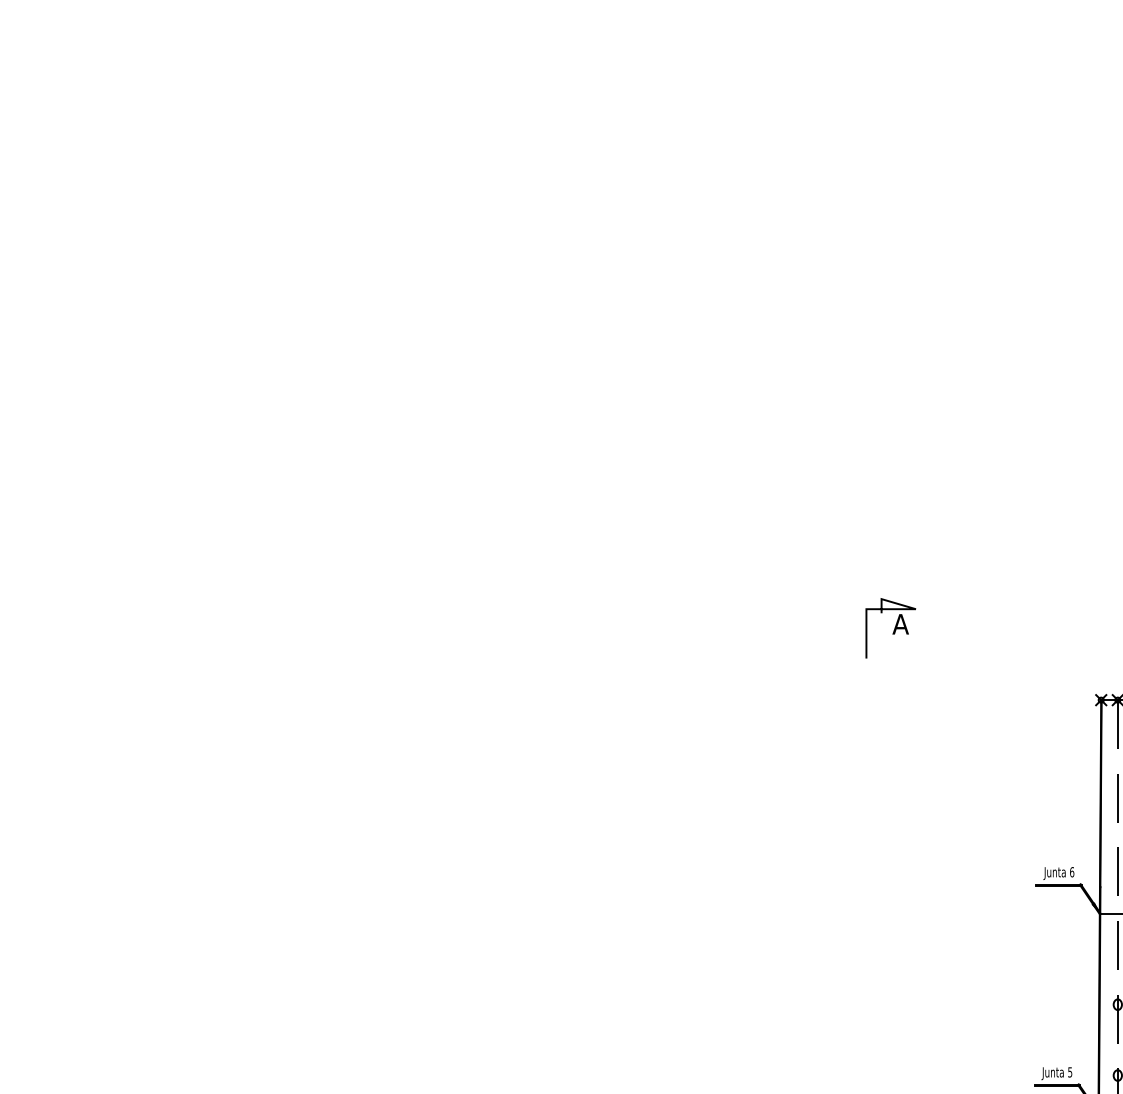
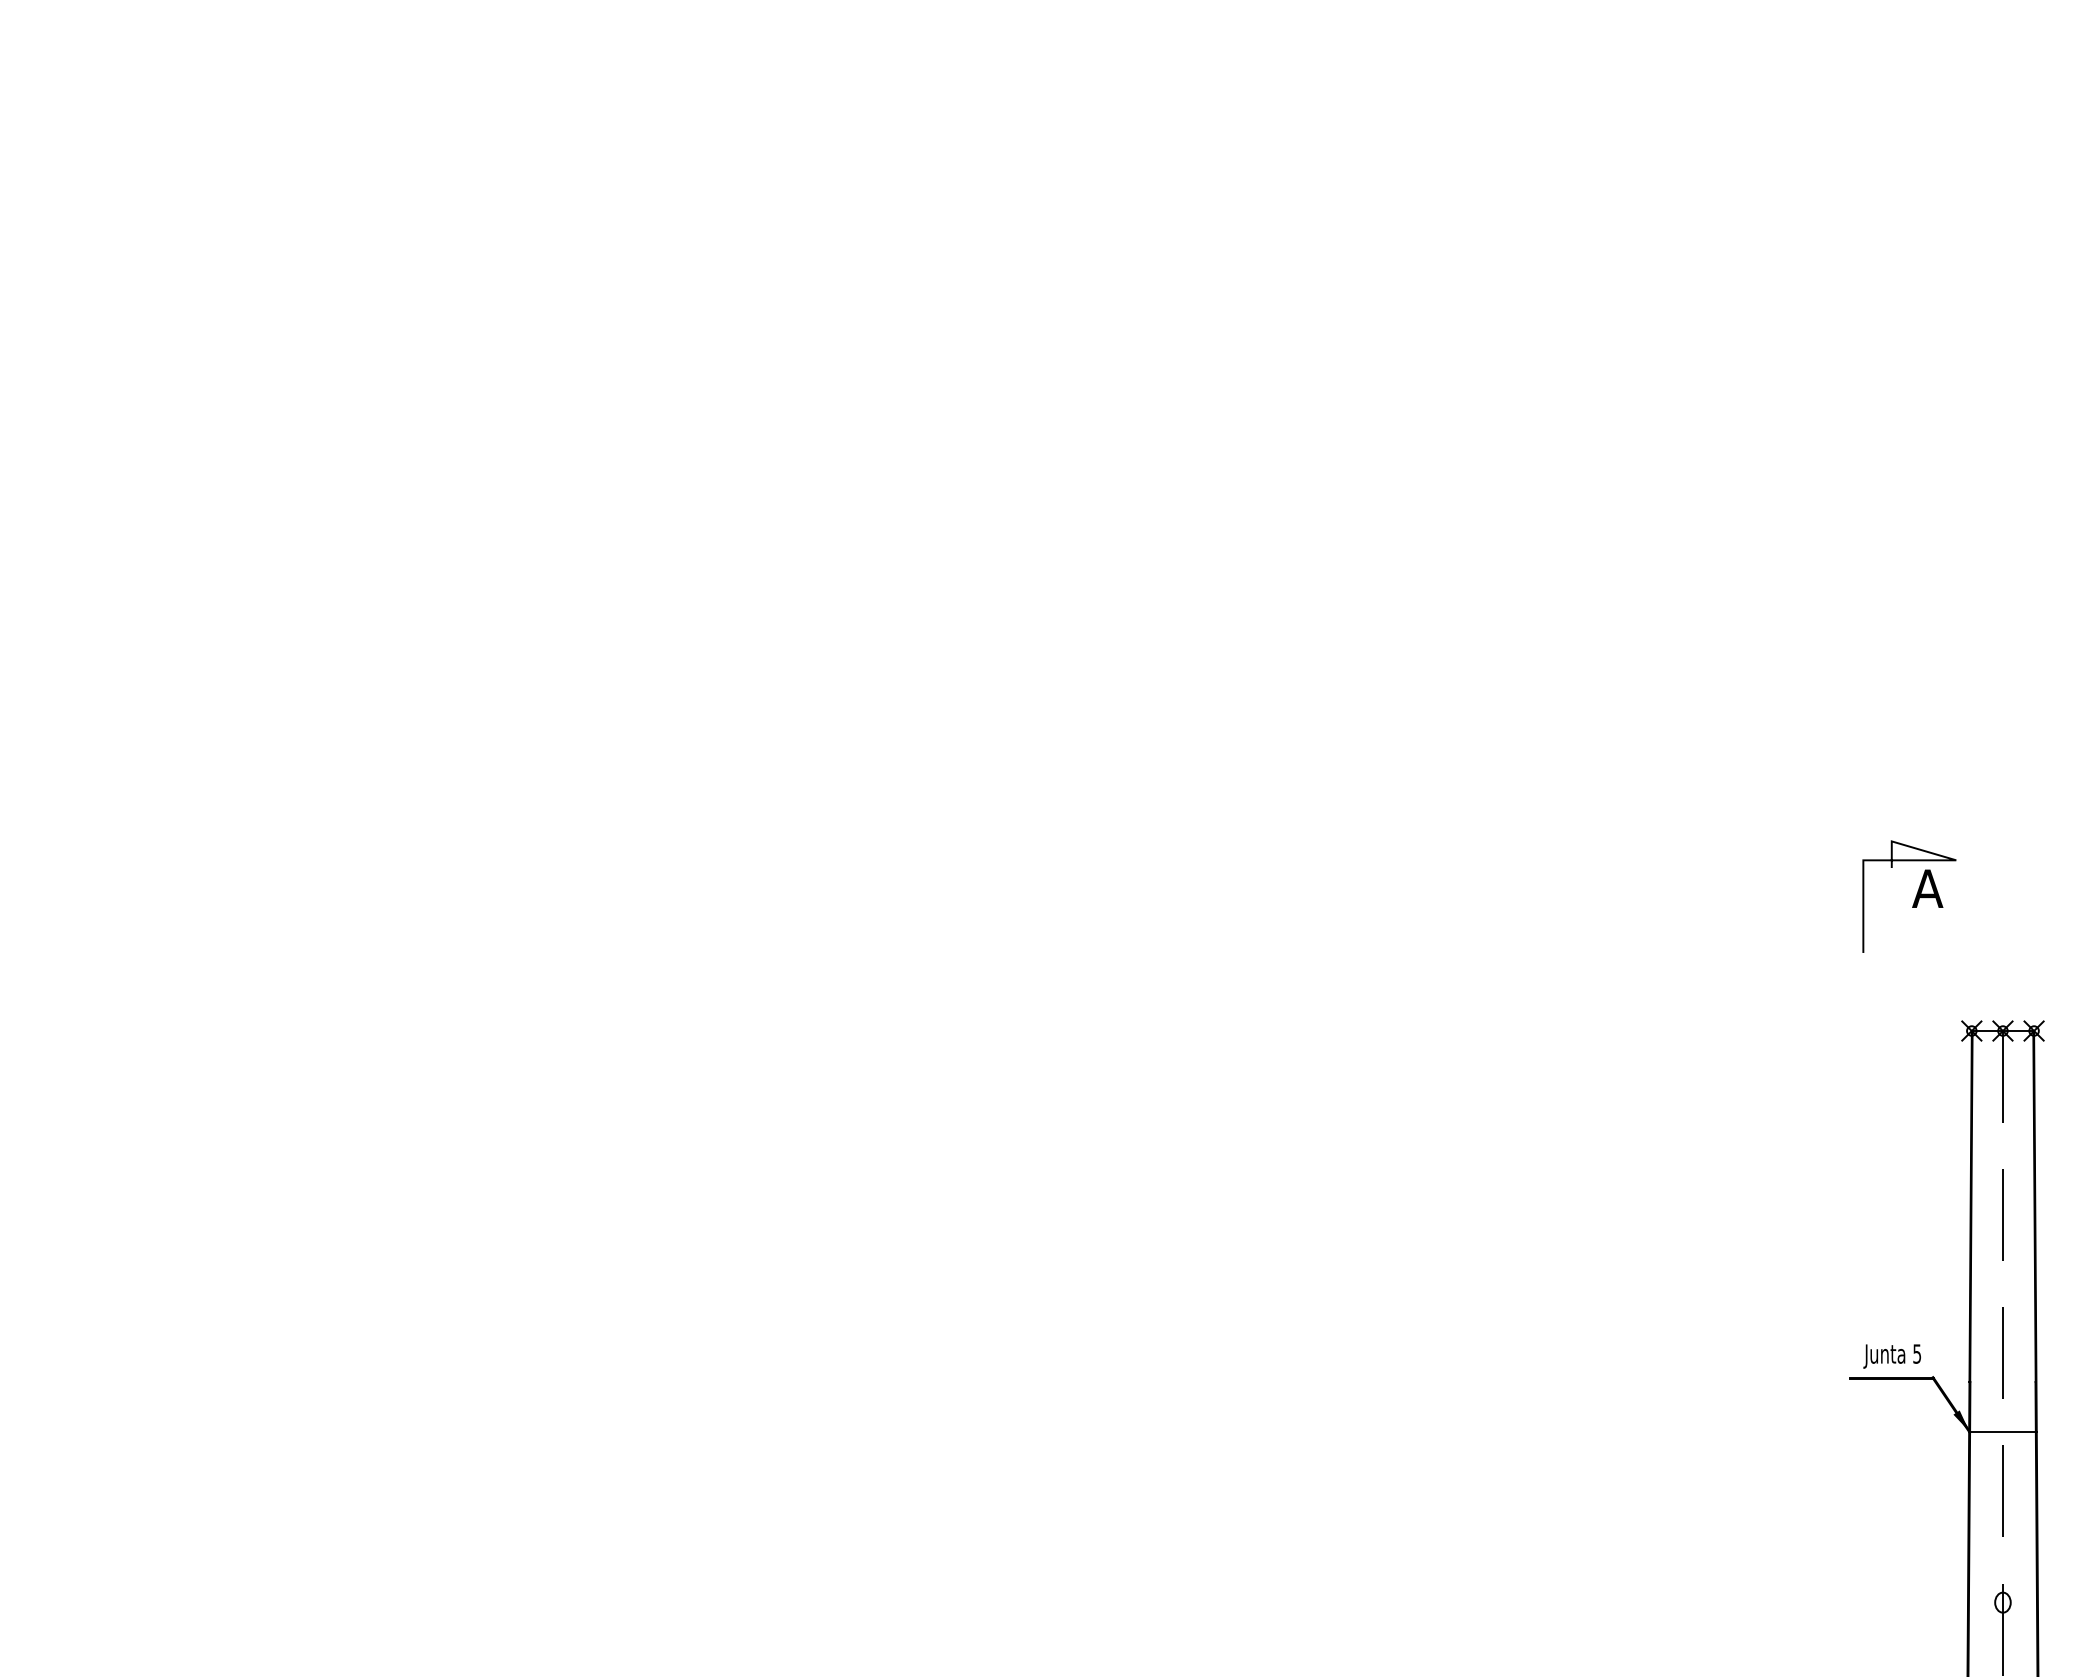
part: (890, 628) -> (1908, 896), moved
text: (1072, 872) -> (1917, 1354), 6 -> 5

